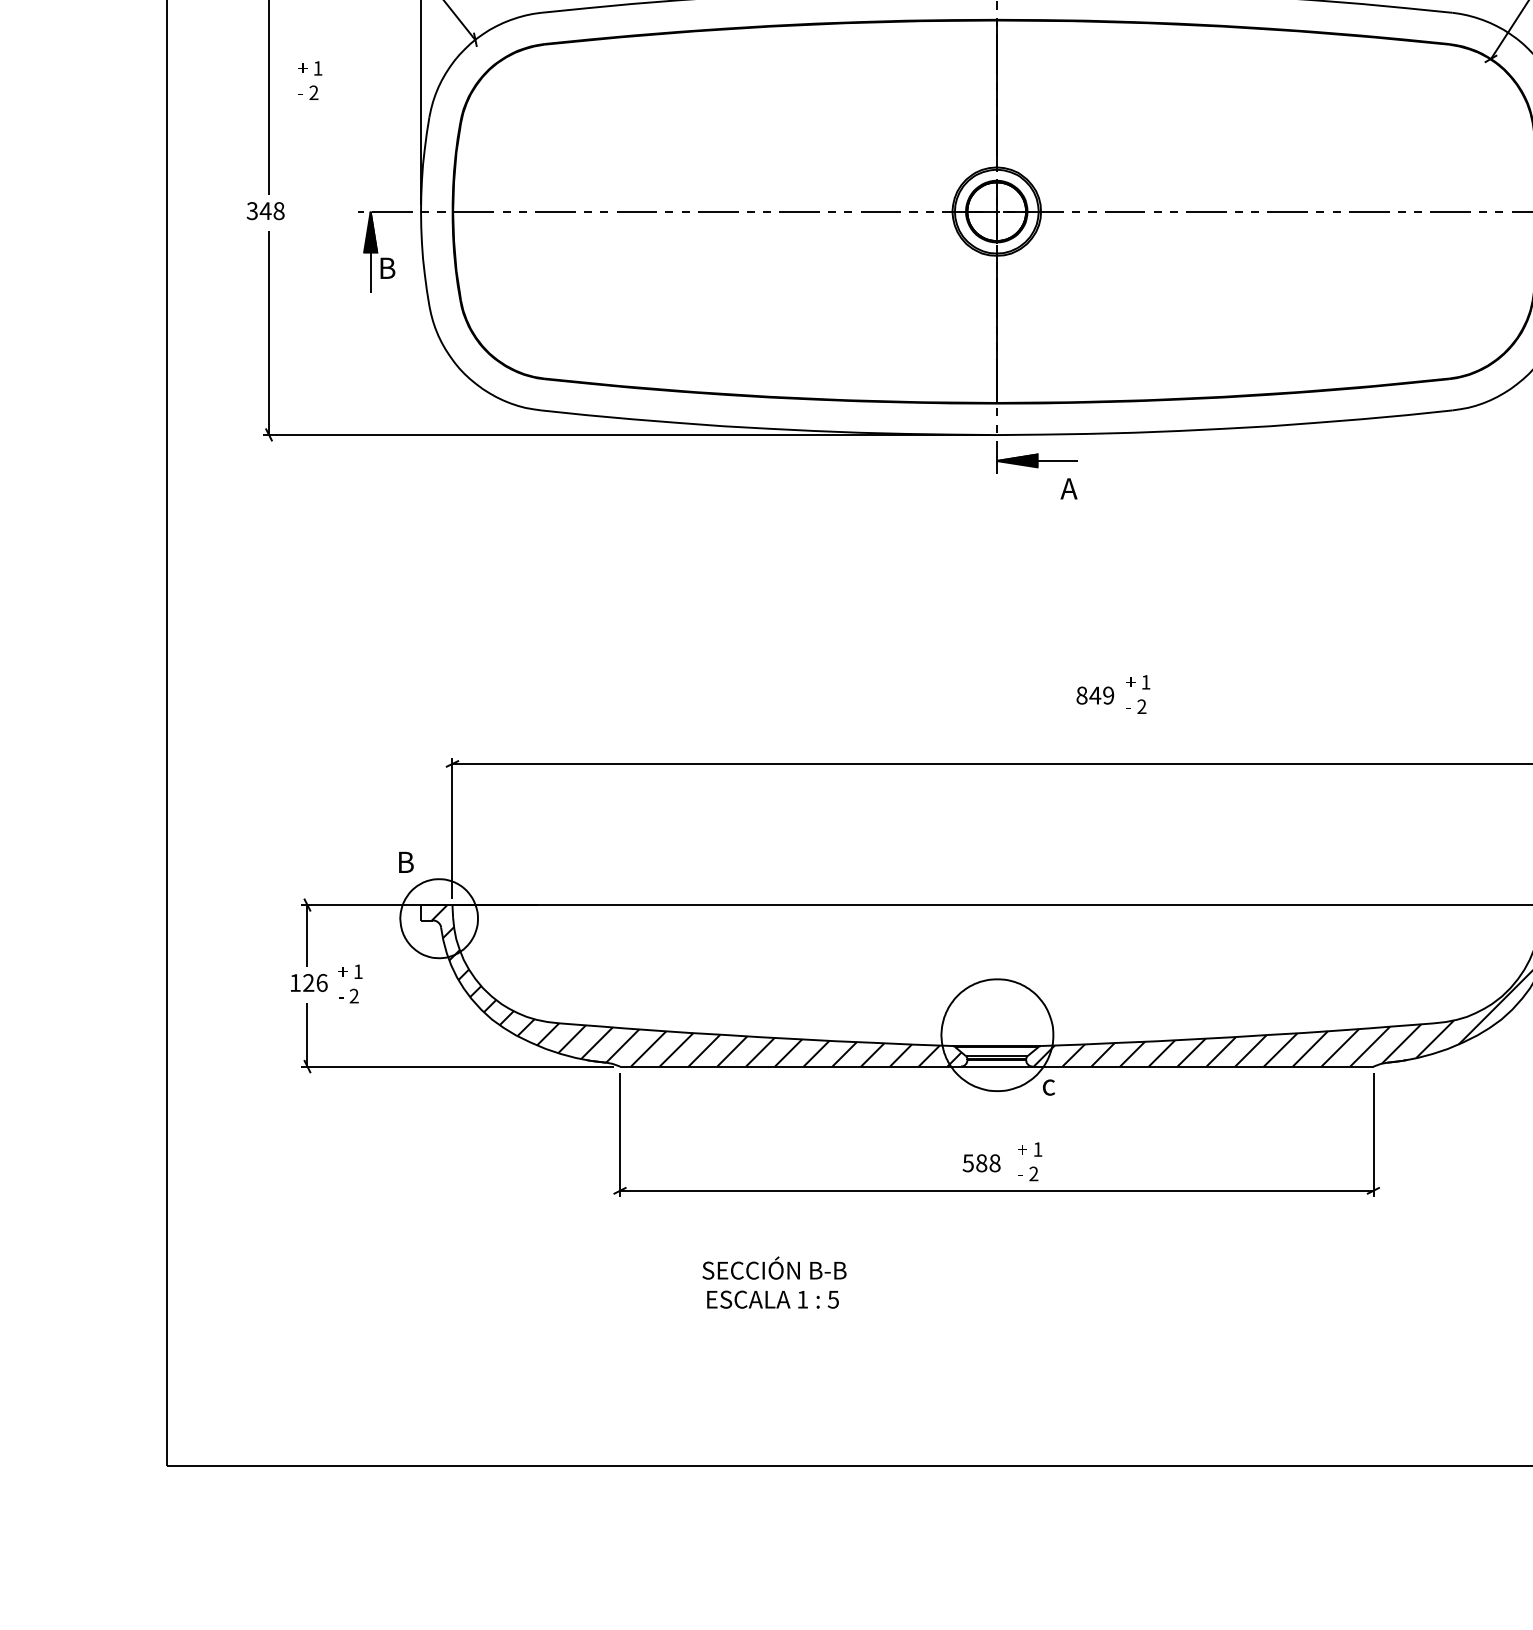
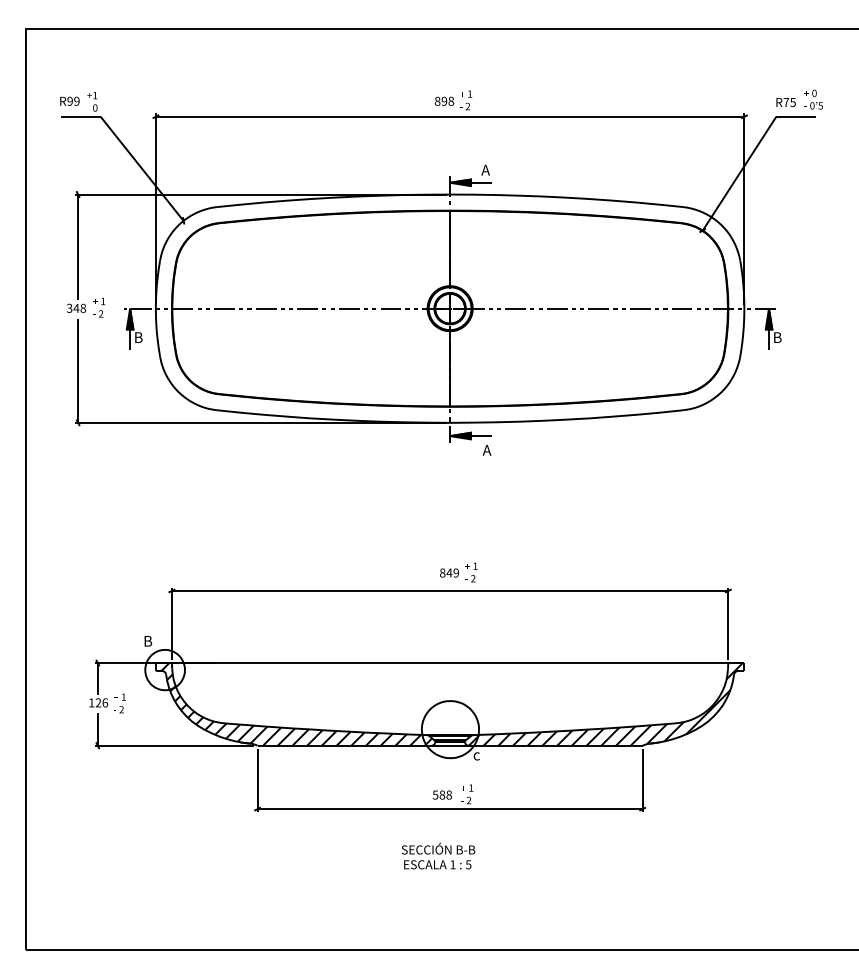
text: (310, 80) -> (99, 307), moved
text: (1112, 694) -> (458, 572), moved
text: (774, 1281) -> (438, 855), moved

